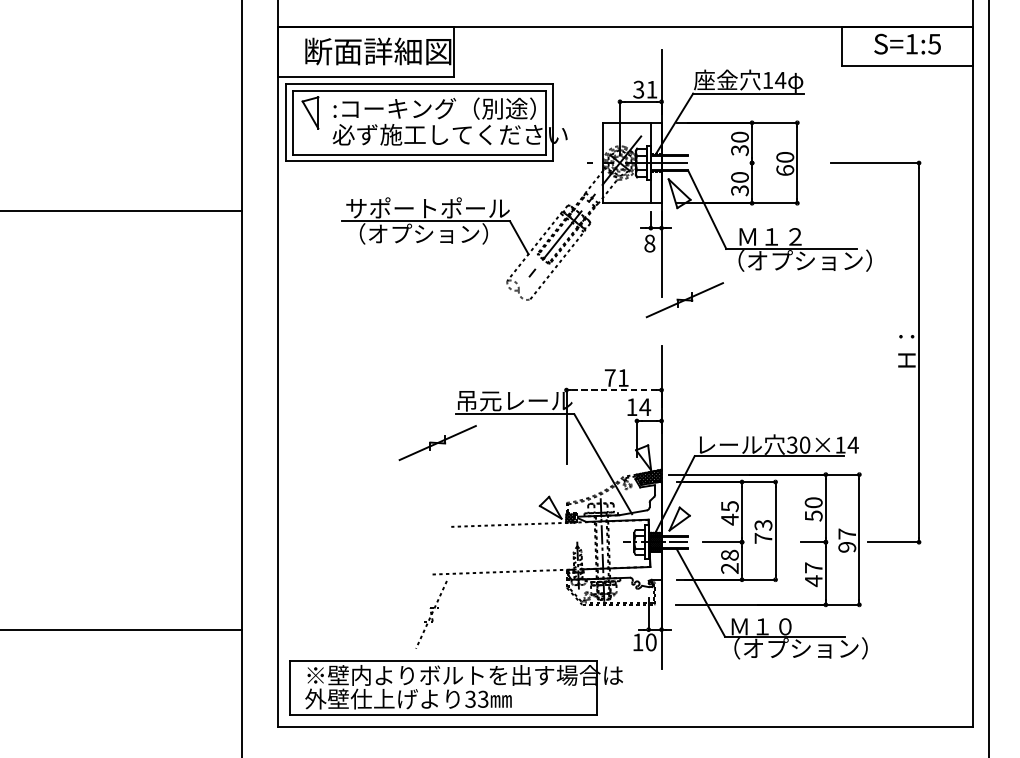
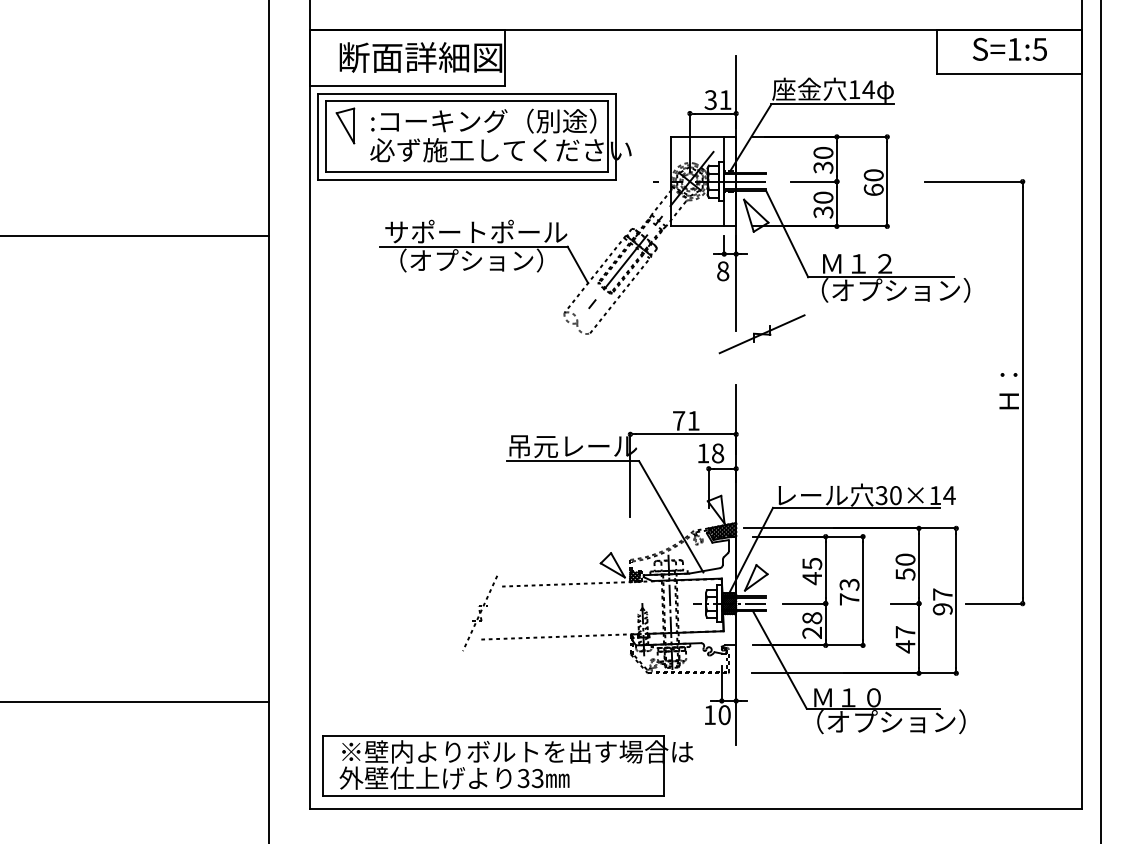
line: (731, 162) -> (813, 181), added
line: (614, 390) -> (683, 434), dashed -> solid
text: (644, 407) -> (717, 453), 14 -> 18
part: (437, 443) -> (486, 493), removed
part: (430, 614) -> (479, 613), moved

